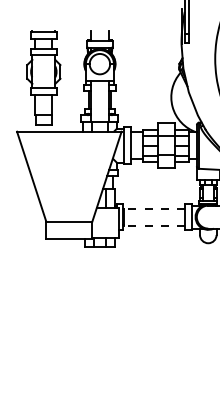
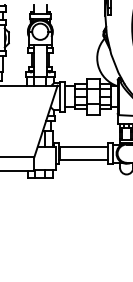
line: (154, 208) -> (83, 146), dashed -> solid
line: (154, 225) -> (83, 160), dashed -> solid

